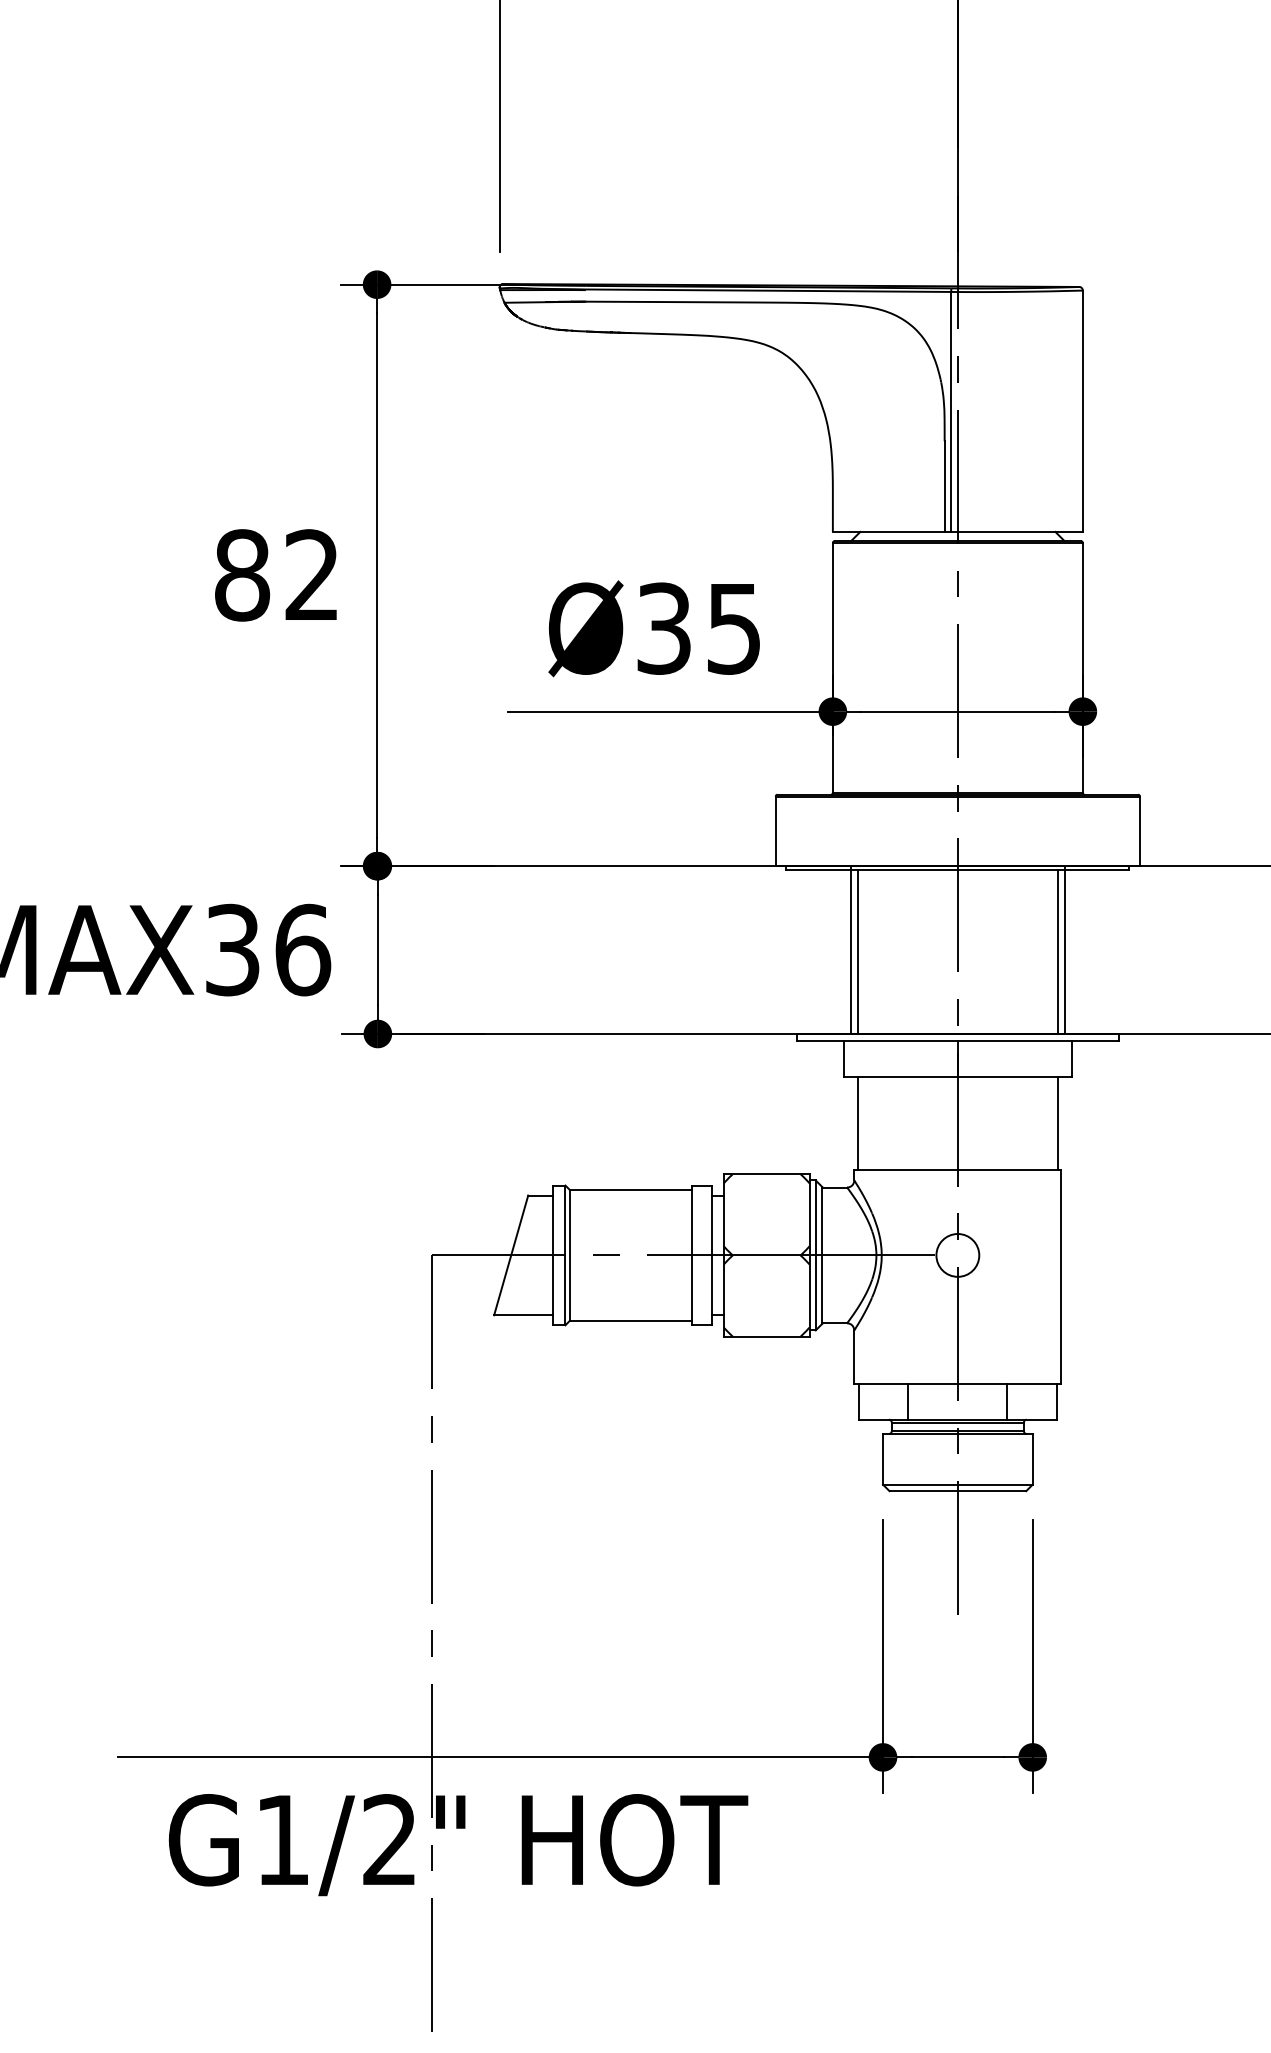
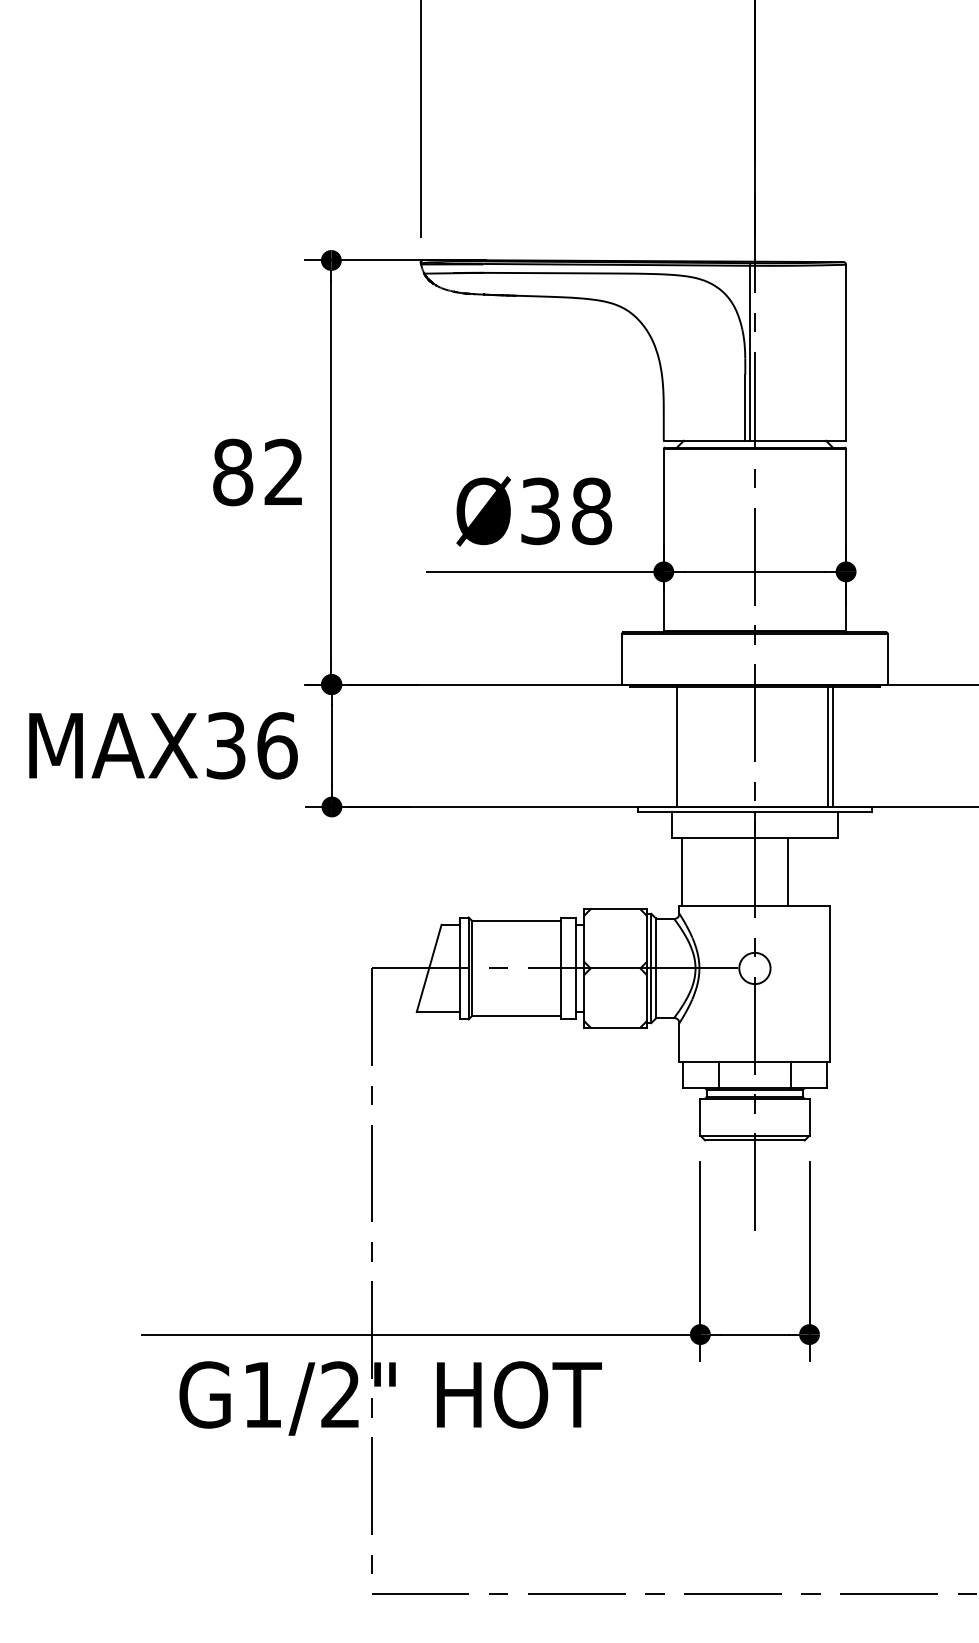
text: (735, 628) -> (592, 511), Ø35 -> Ø38
line: (858, 951) -> (682, 746), removed
line: (1057, 1122) -> (787, 871), moved

